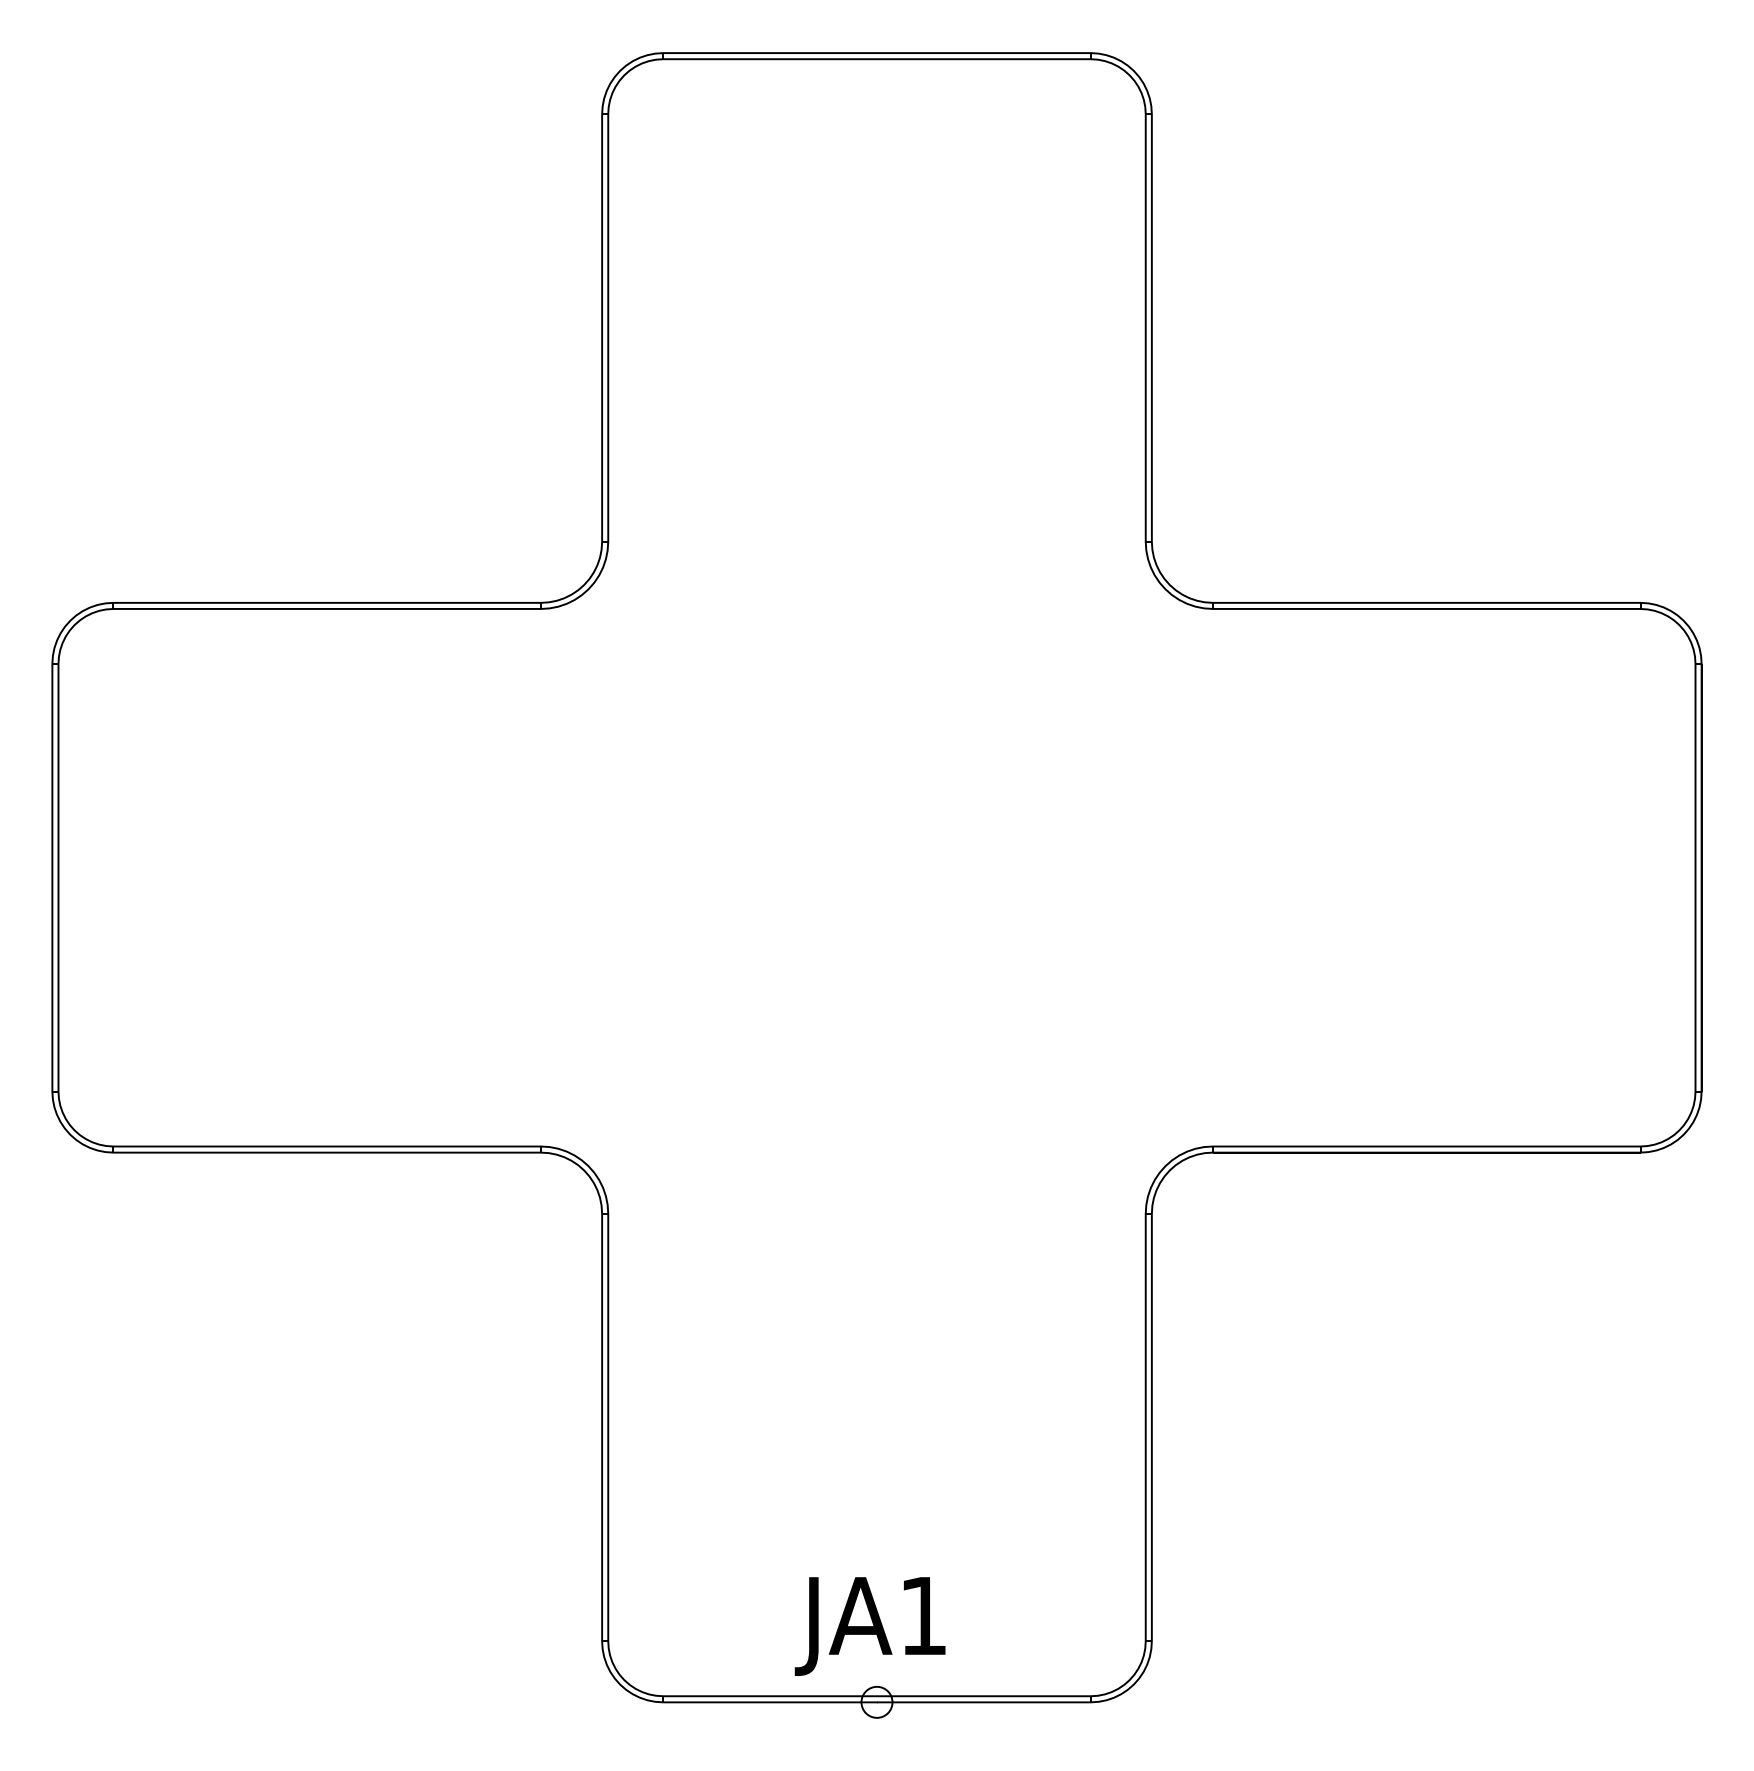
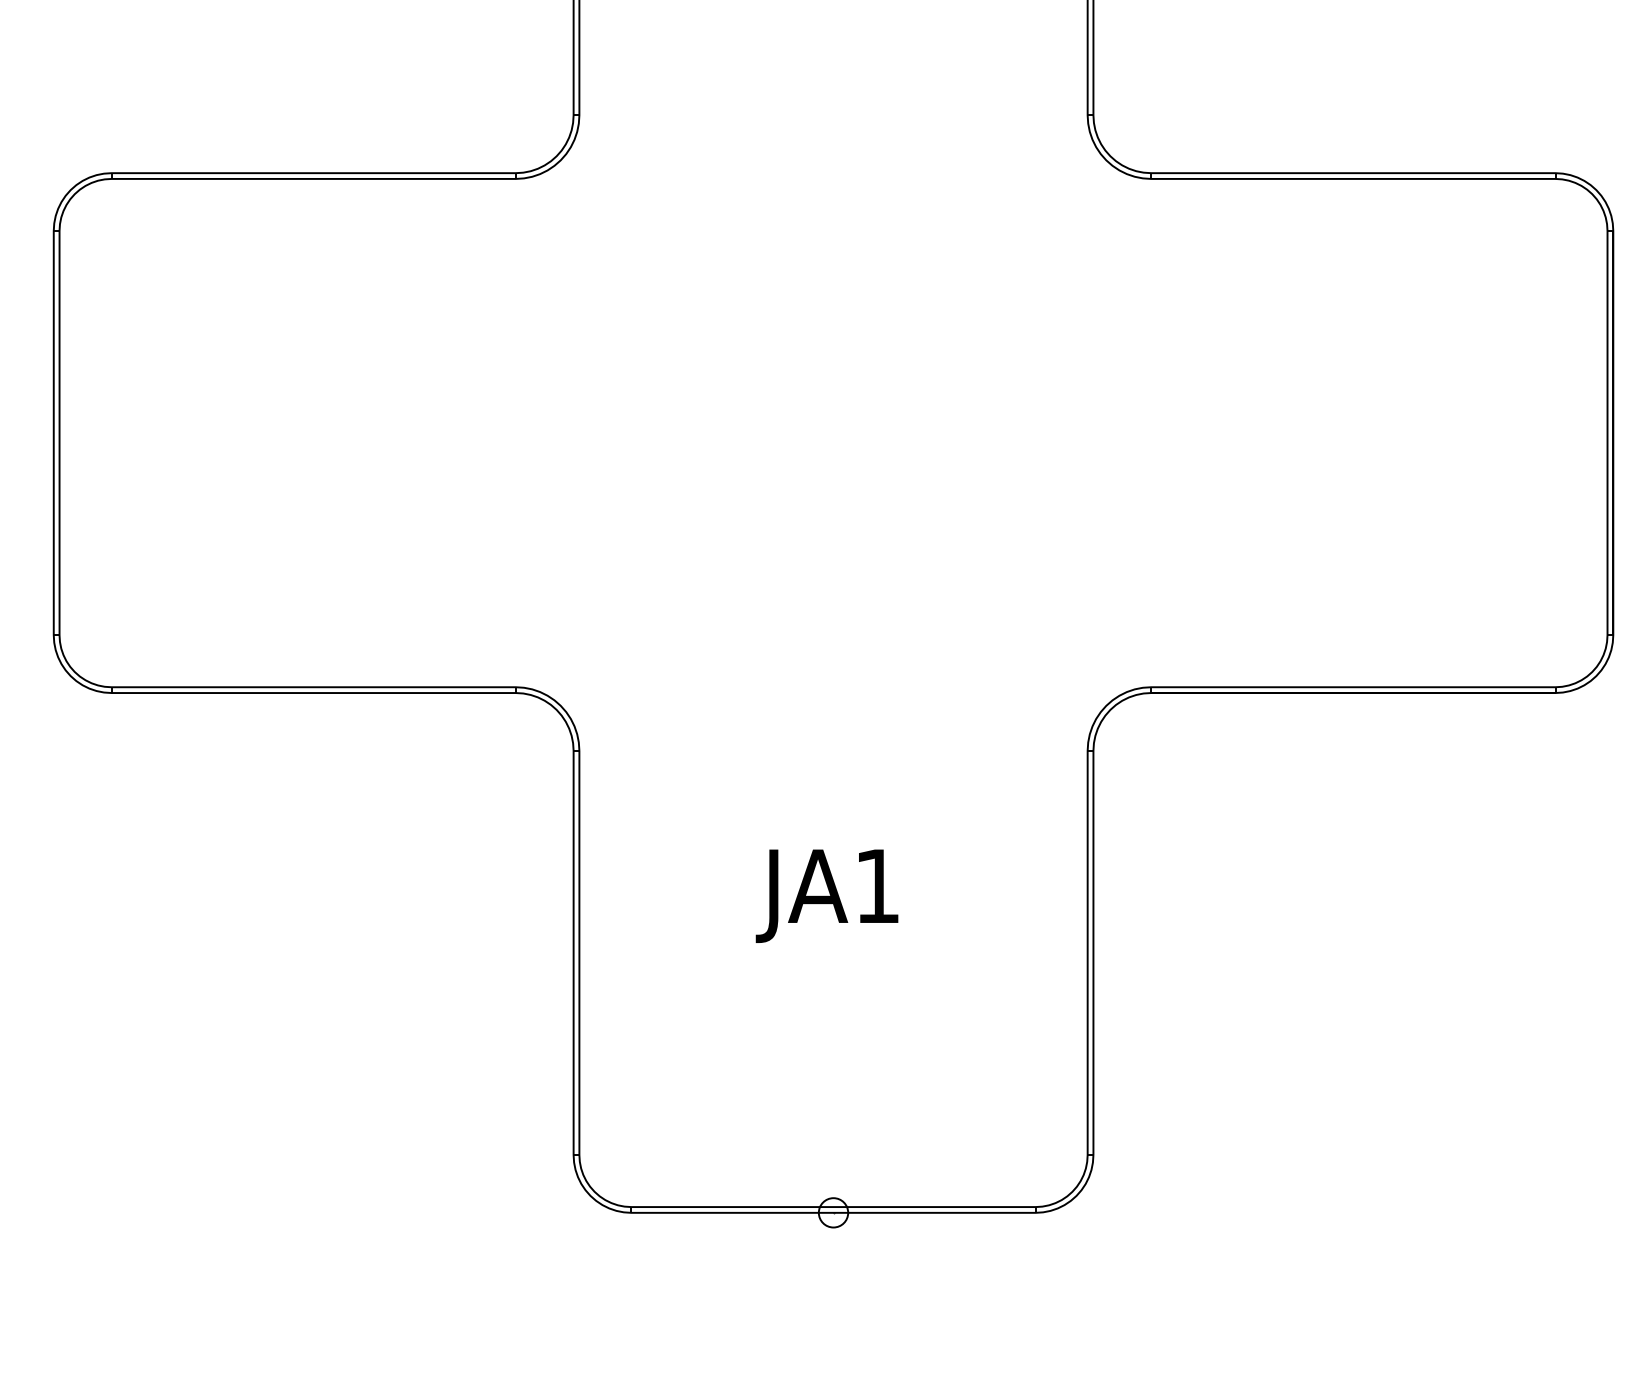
text: (869, 1626) -> (826, 896), moved

